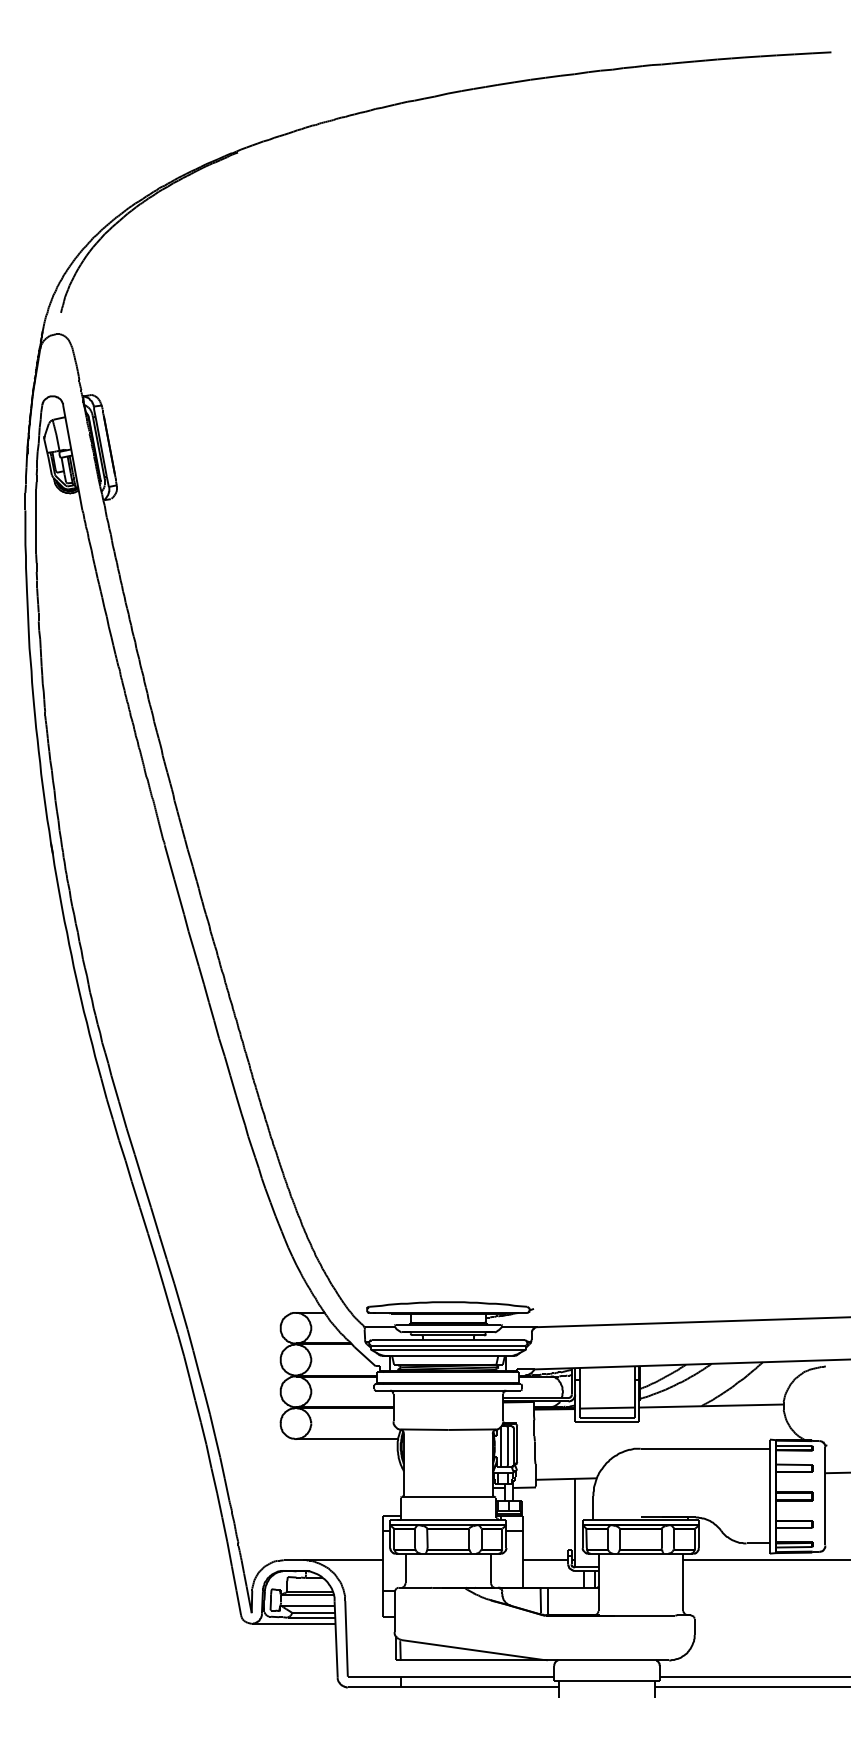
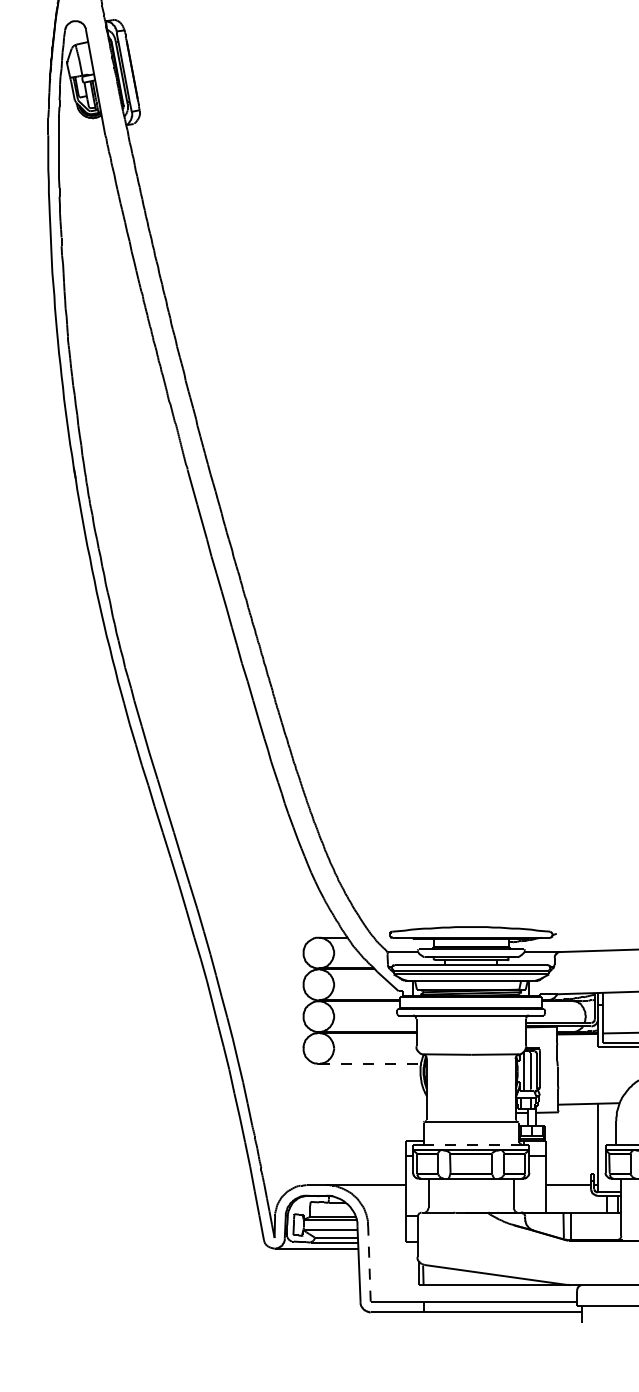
line: (347, 1439) -> (370, 1064), solid -> dashed
line: (447, 1520) -> (470, 1145), solid -> dashed
line: (346, 1638) -> (369, 1263), solid -> dashed

